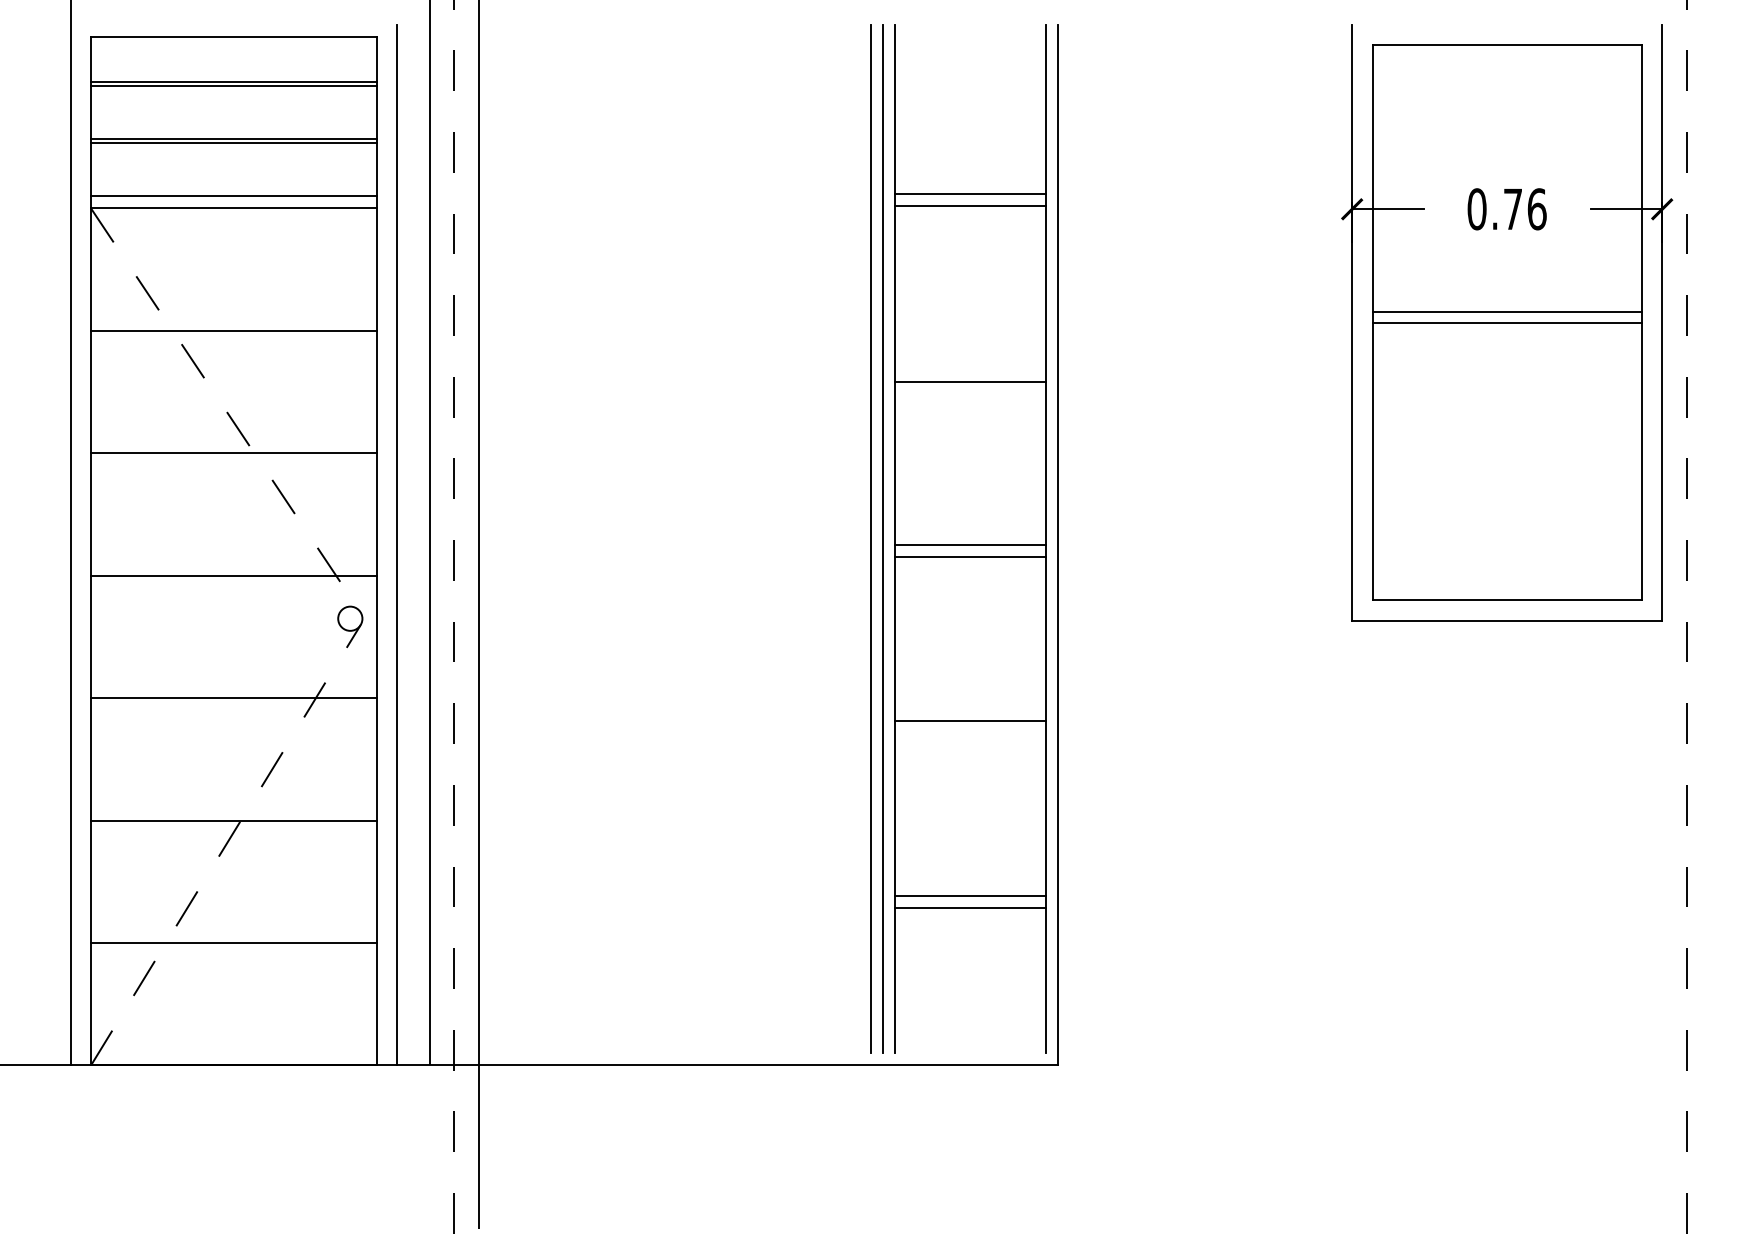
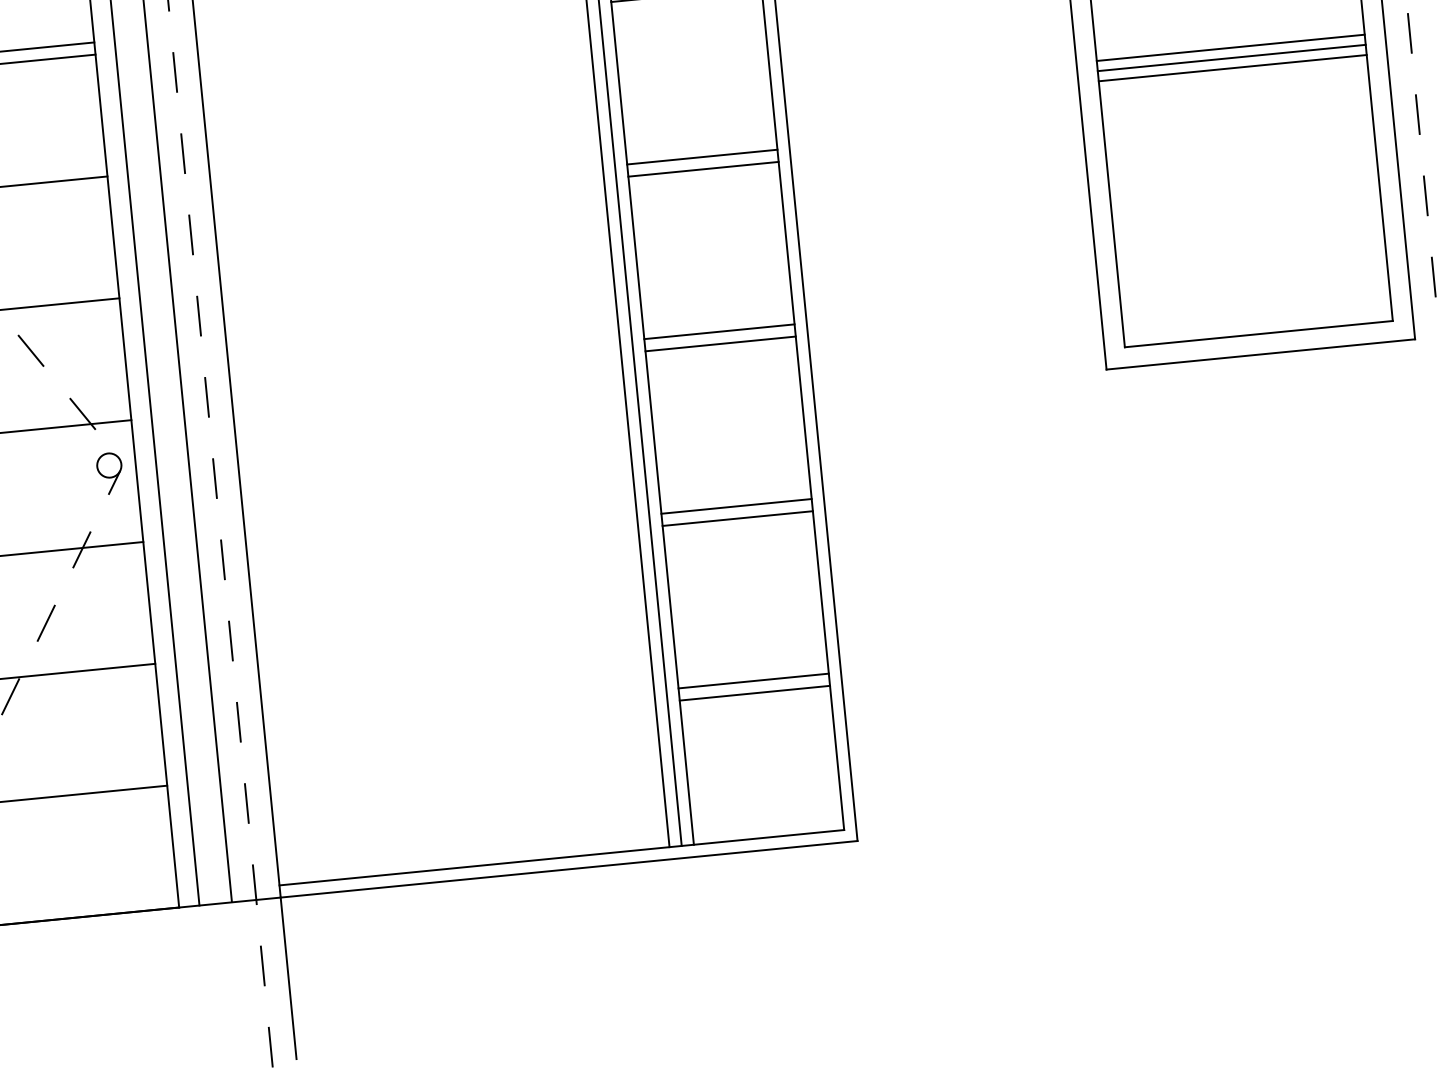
line: (1506, 332) -> (1232, 67), added
line: (970, 369) -> (702, 156), added
line: (970, 732) -> (737, 518), added
line: (762, 1053) -> (561, 858), added

